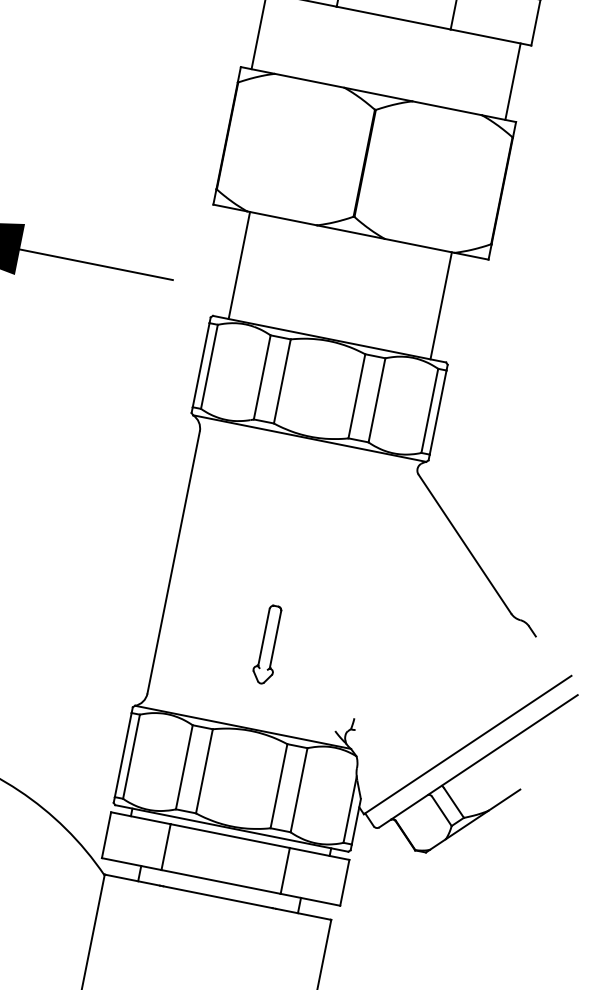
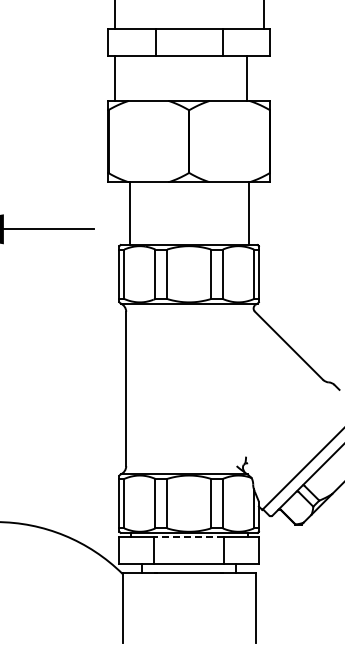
line: (512, 81) -> (246, 78), moved
part: (267, 643) -> (188, 424), removed
line: (229, 836) -> (188, 537), solid -> dashed

